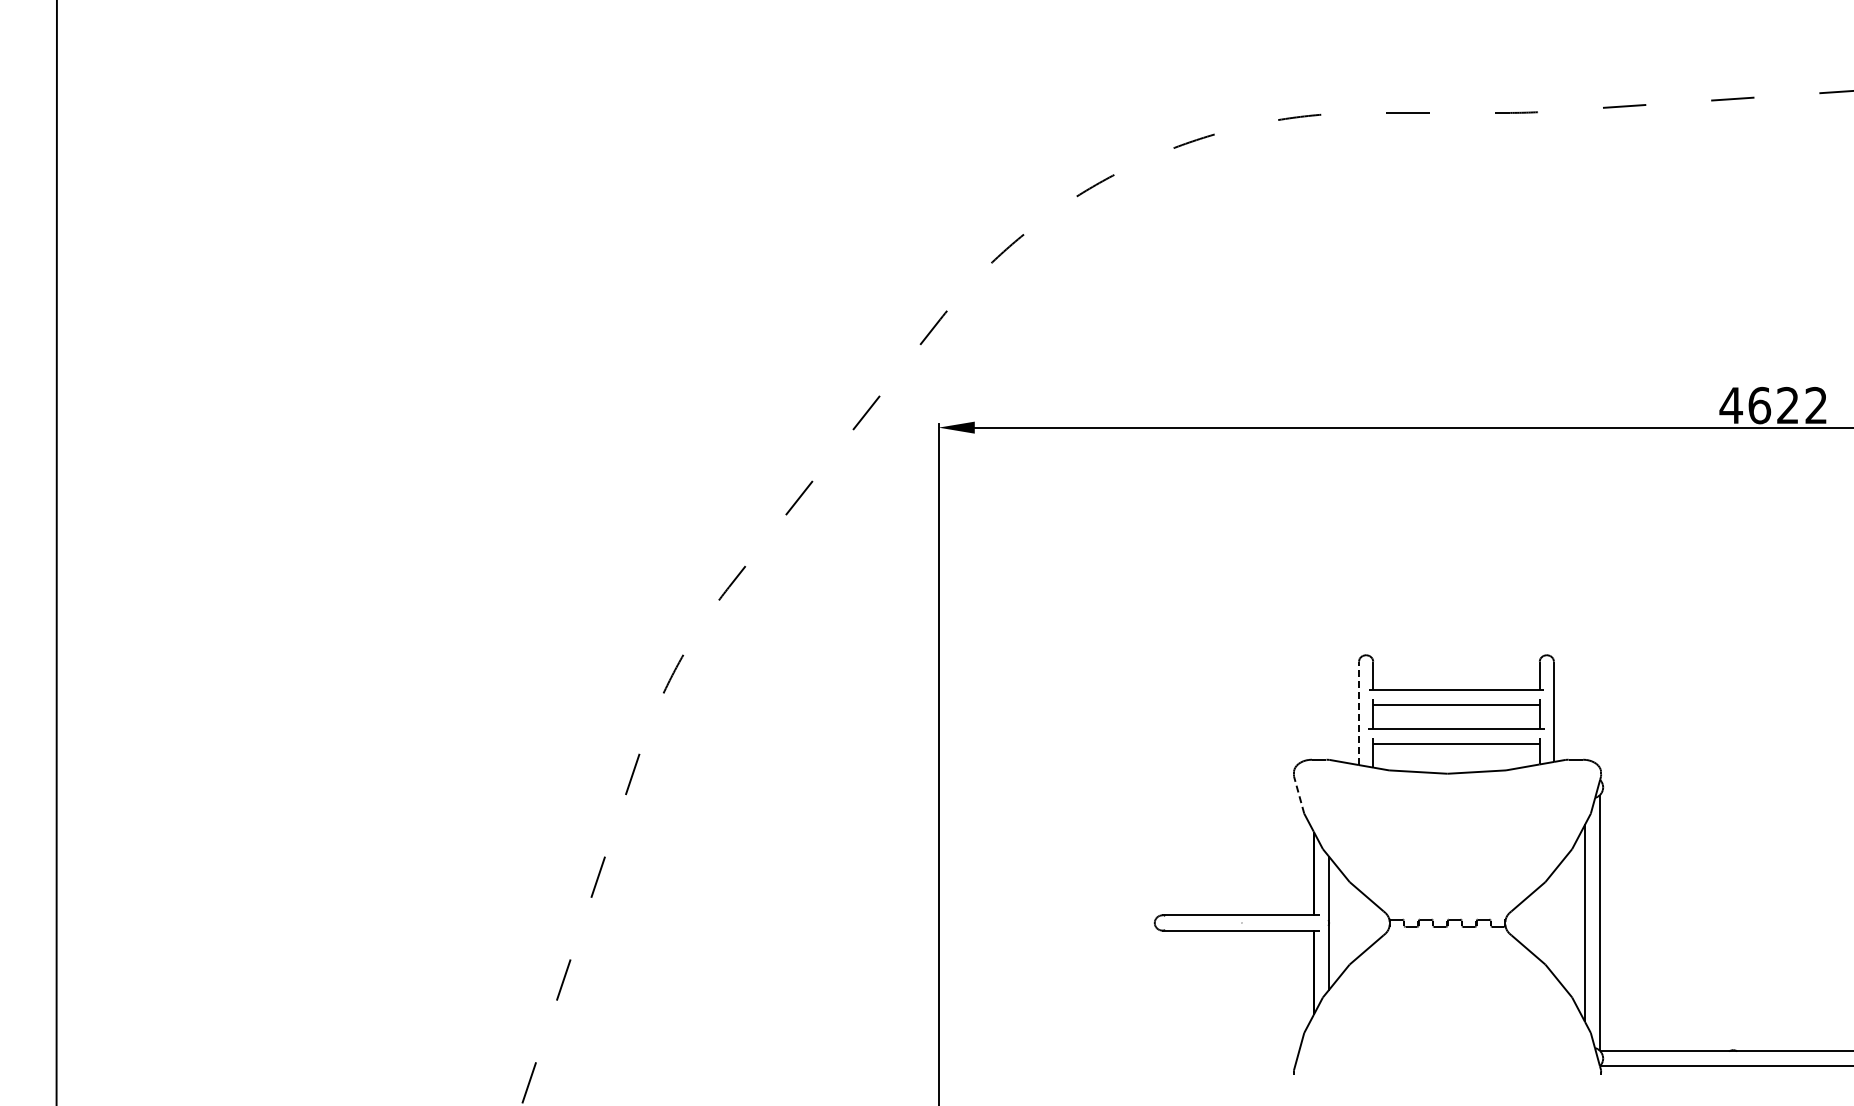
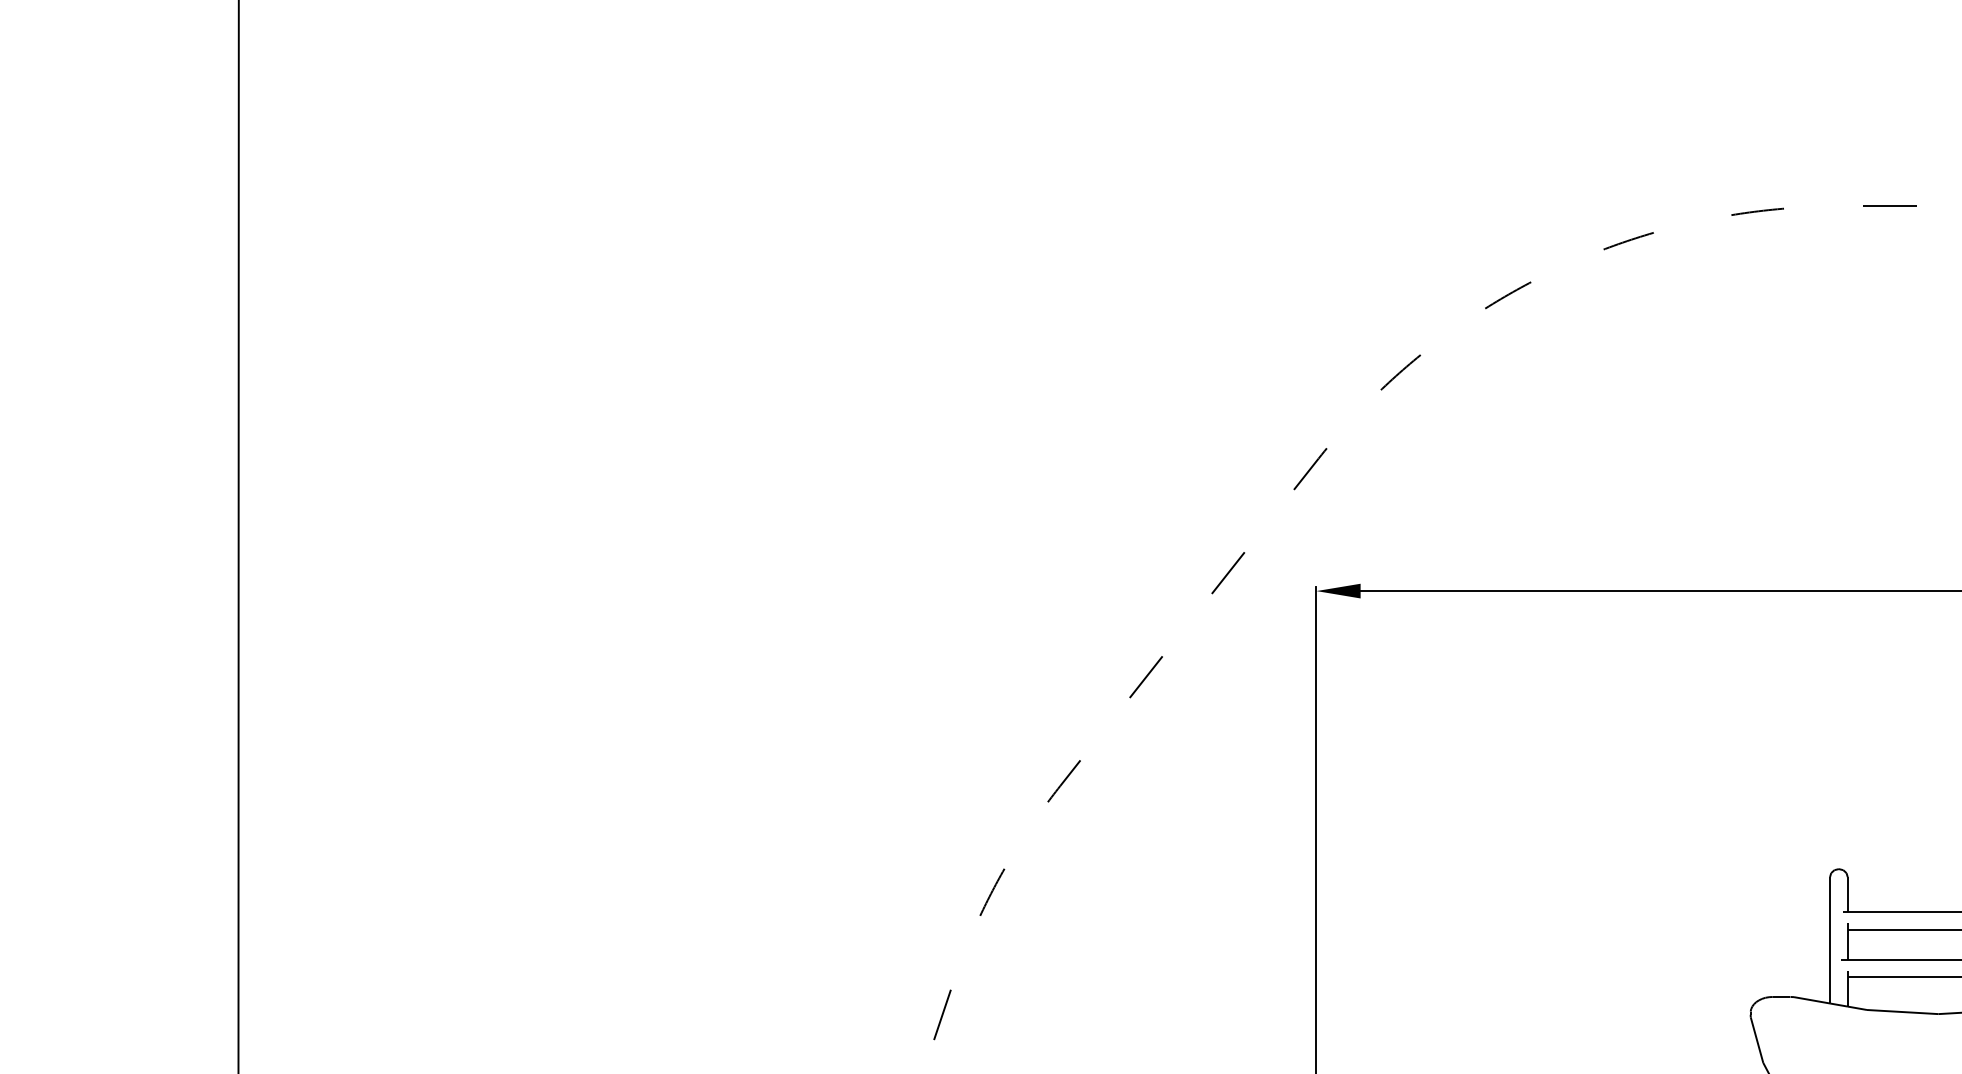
line: (1358, 713) -> (1829, 940), dashed -> solid
line: (1299, 794) -> (1757, 1039), dashed -> solid

